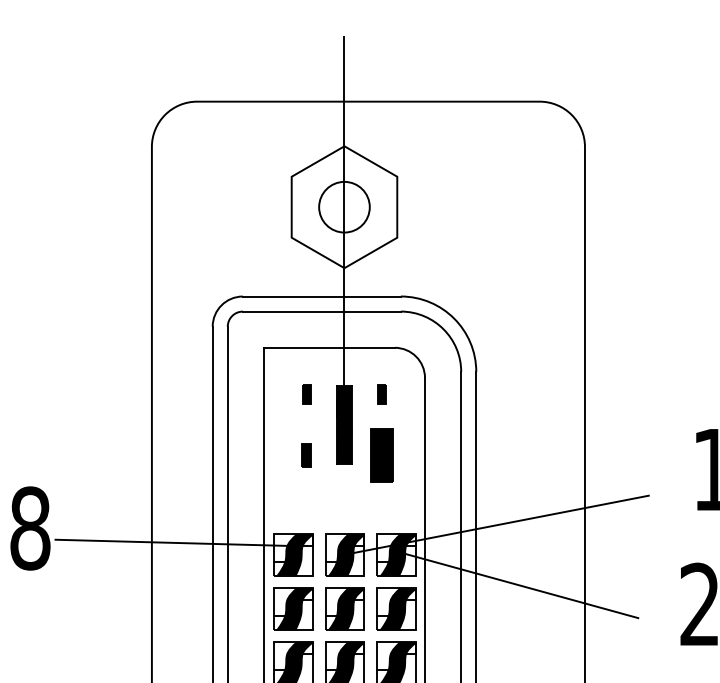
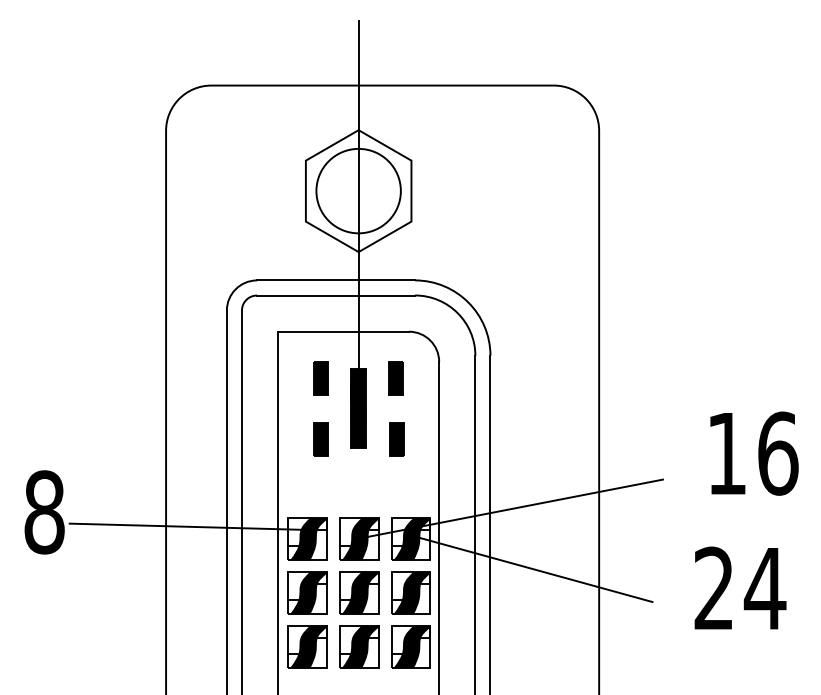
circle: (344, 206) -> (358, 190), size x1.67
part: (306, 394) -> (320, 378), size x1.67
part: (381, 394) -> (395, 378), size x1.67
part: (306, 455) -> (320, 439), size x1.43
part: (382, 455) -> (396, 439), size x0.62

